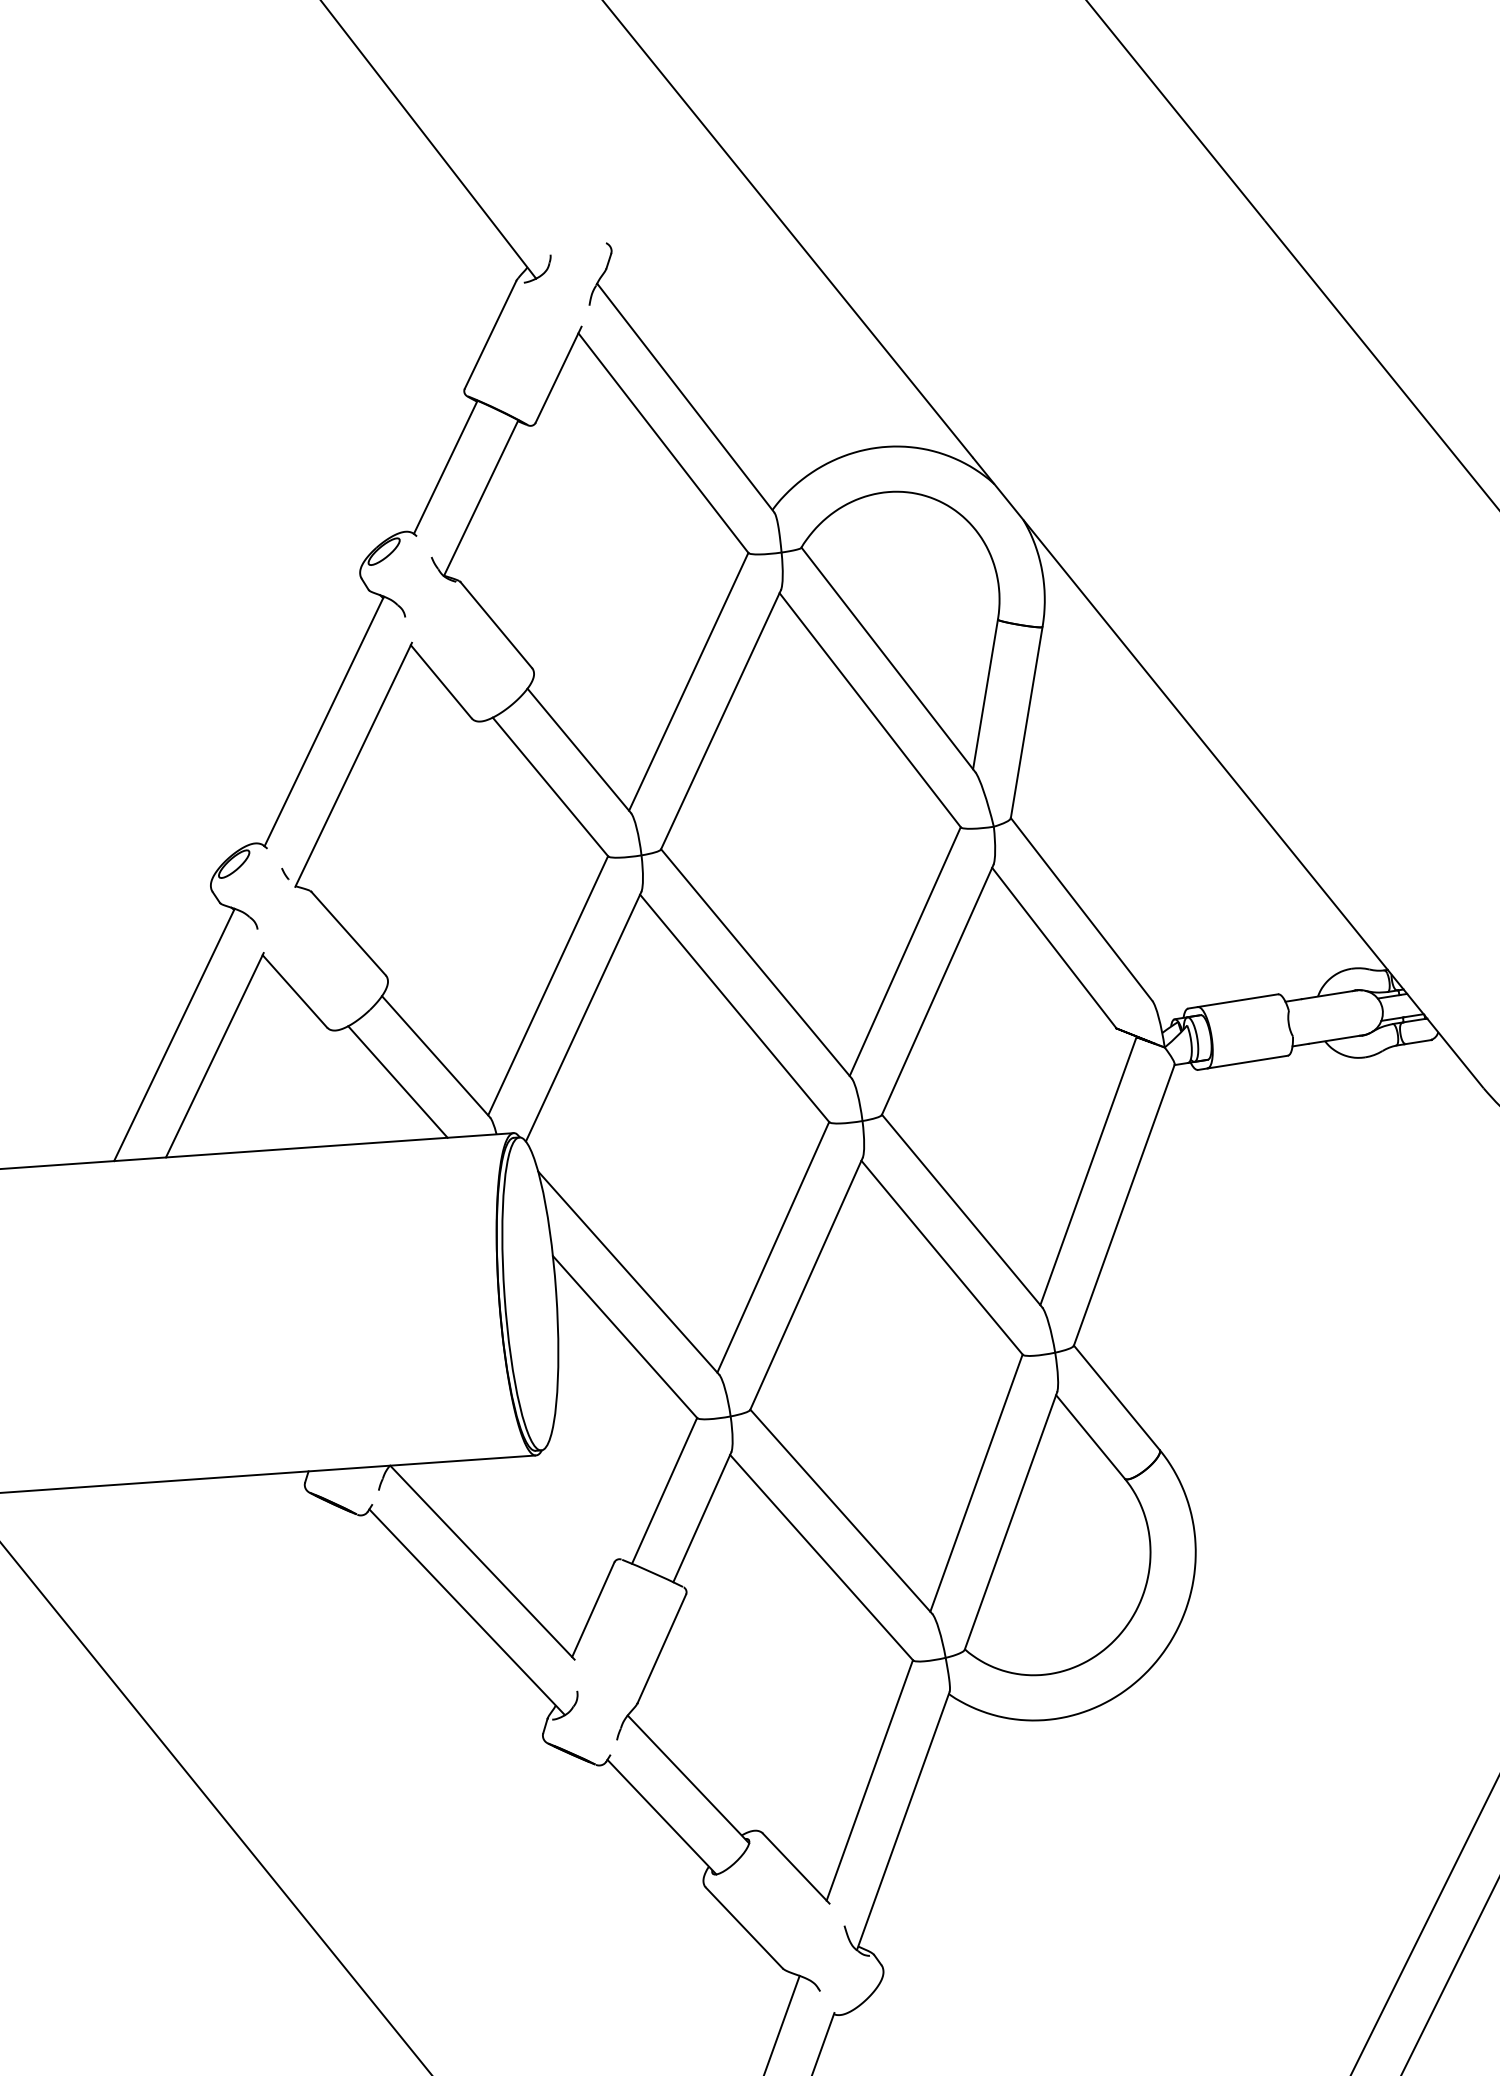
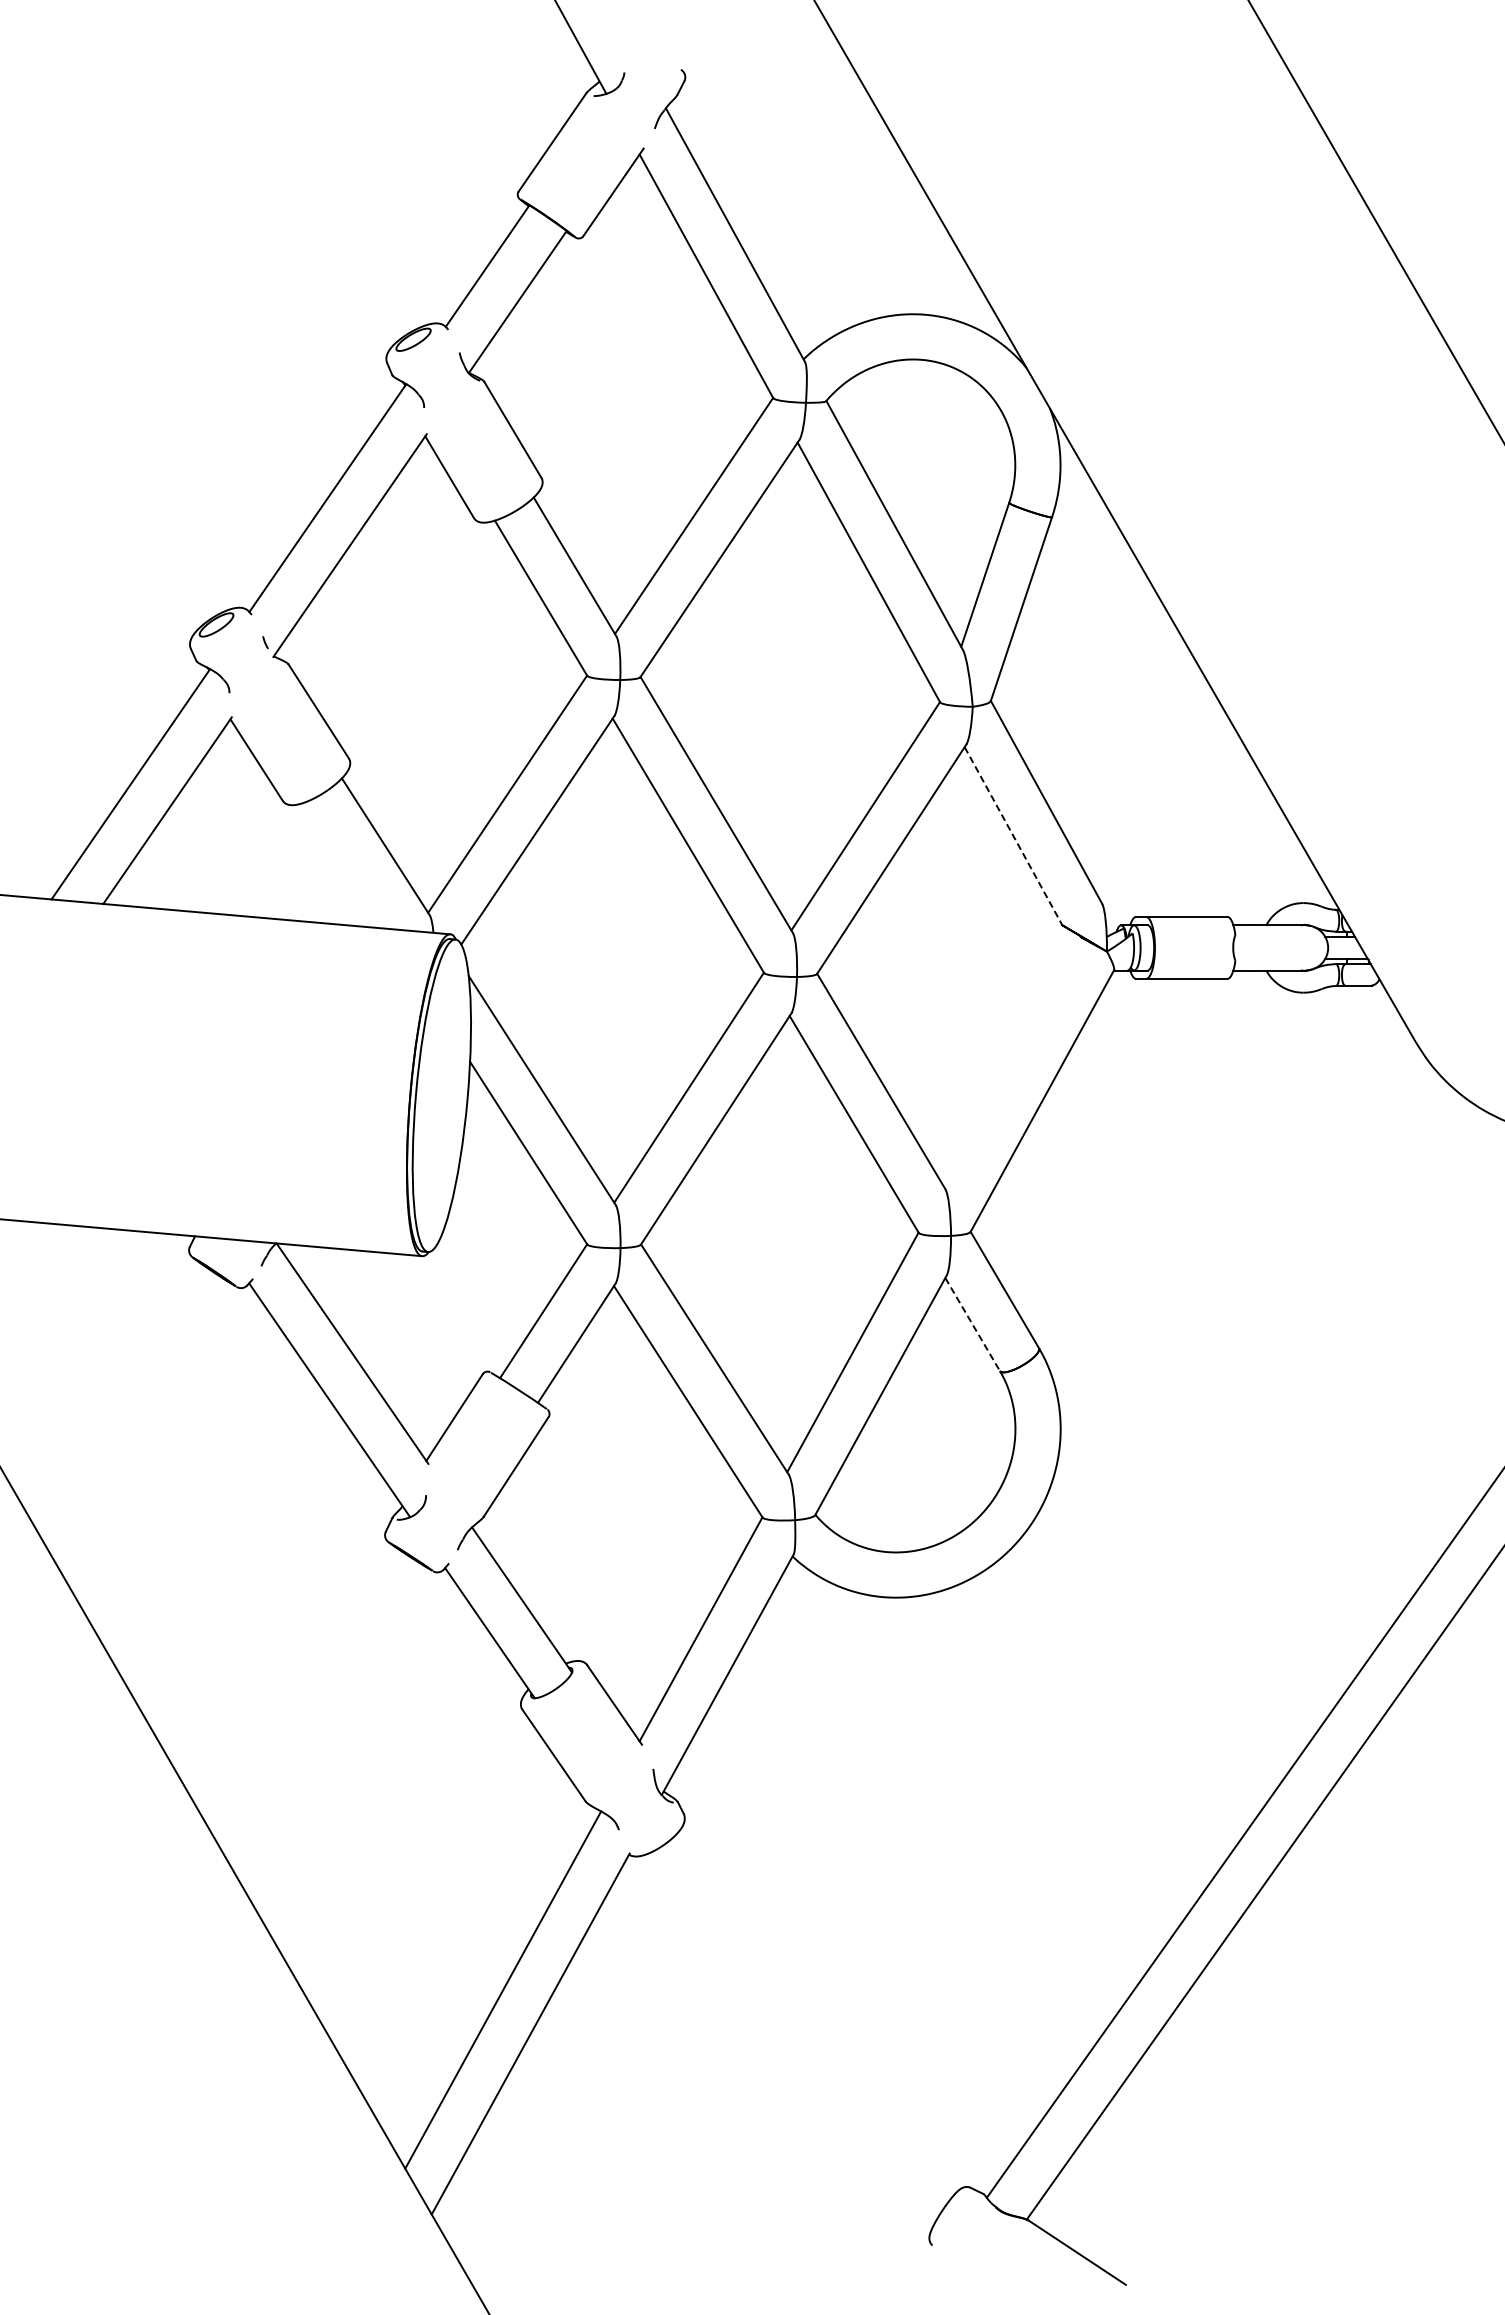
line: (1054, 948) -> (1013, 836), solid -> dashed
line: (397, 1081) -> (343, 865), removed
line: (1087, 1170) -> (1011, 1061), removed
line: (1090, 1437) -> (972, 1325), solid -> dashed

